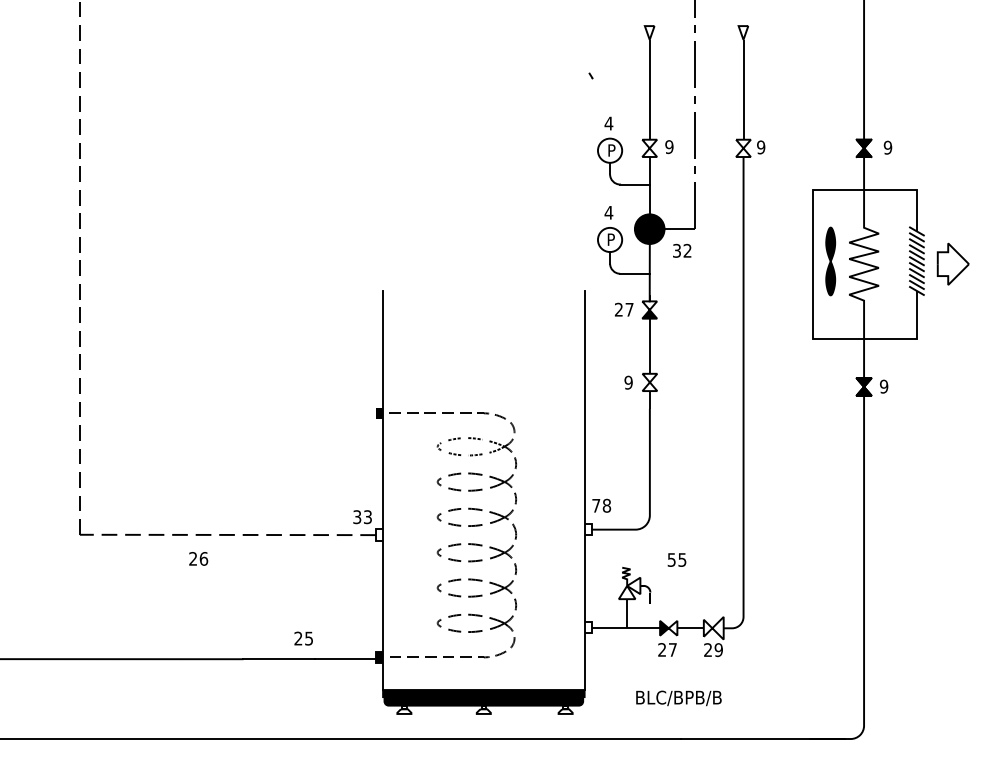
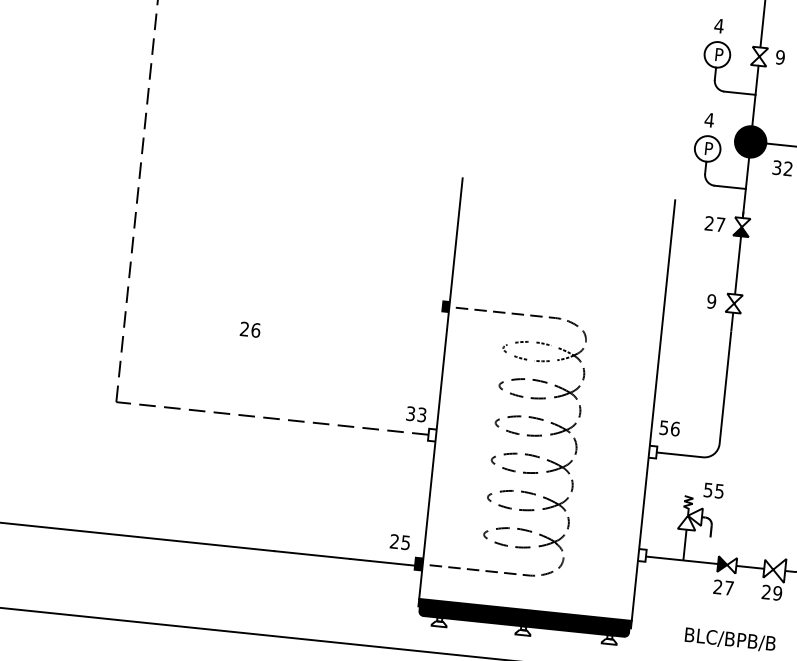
text: (601, 505) -> (669, 428), 78 -> 56
text: (198, 558) -> (250, 329), moved
text: (676, 559) -> (713, 490), moved
text: (303, 638) -> (399, 542), moved

